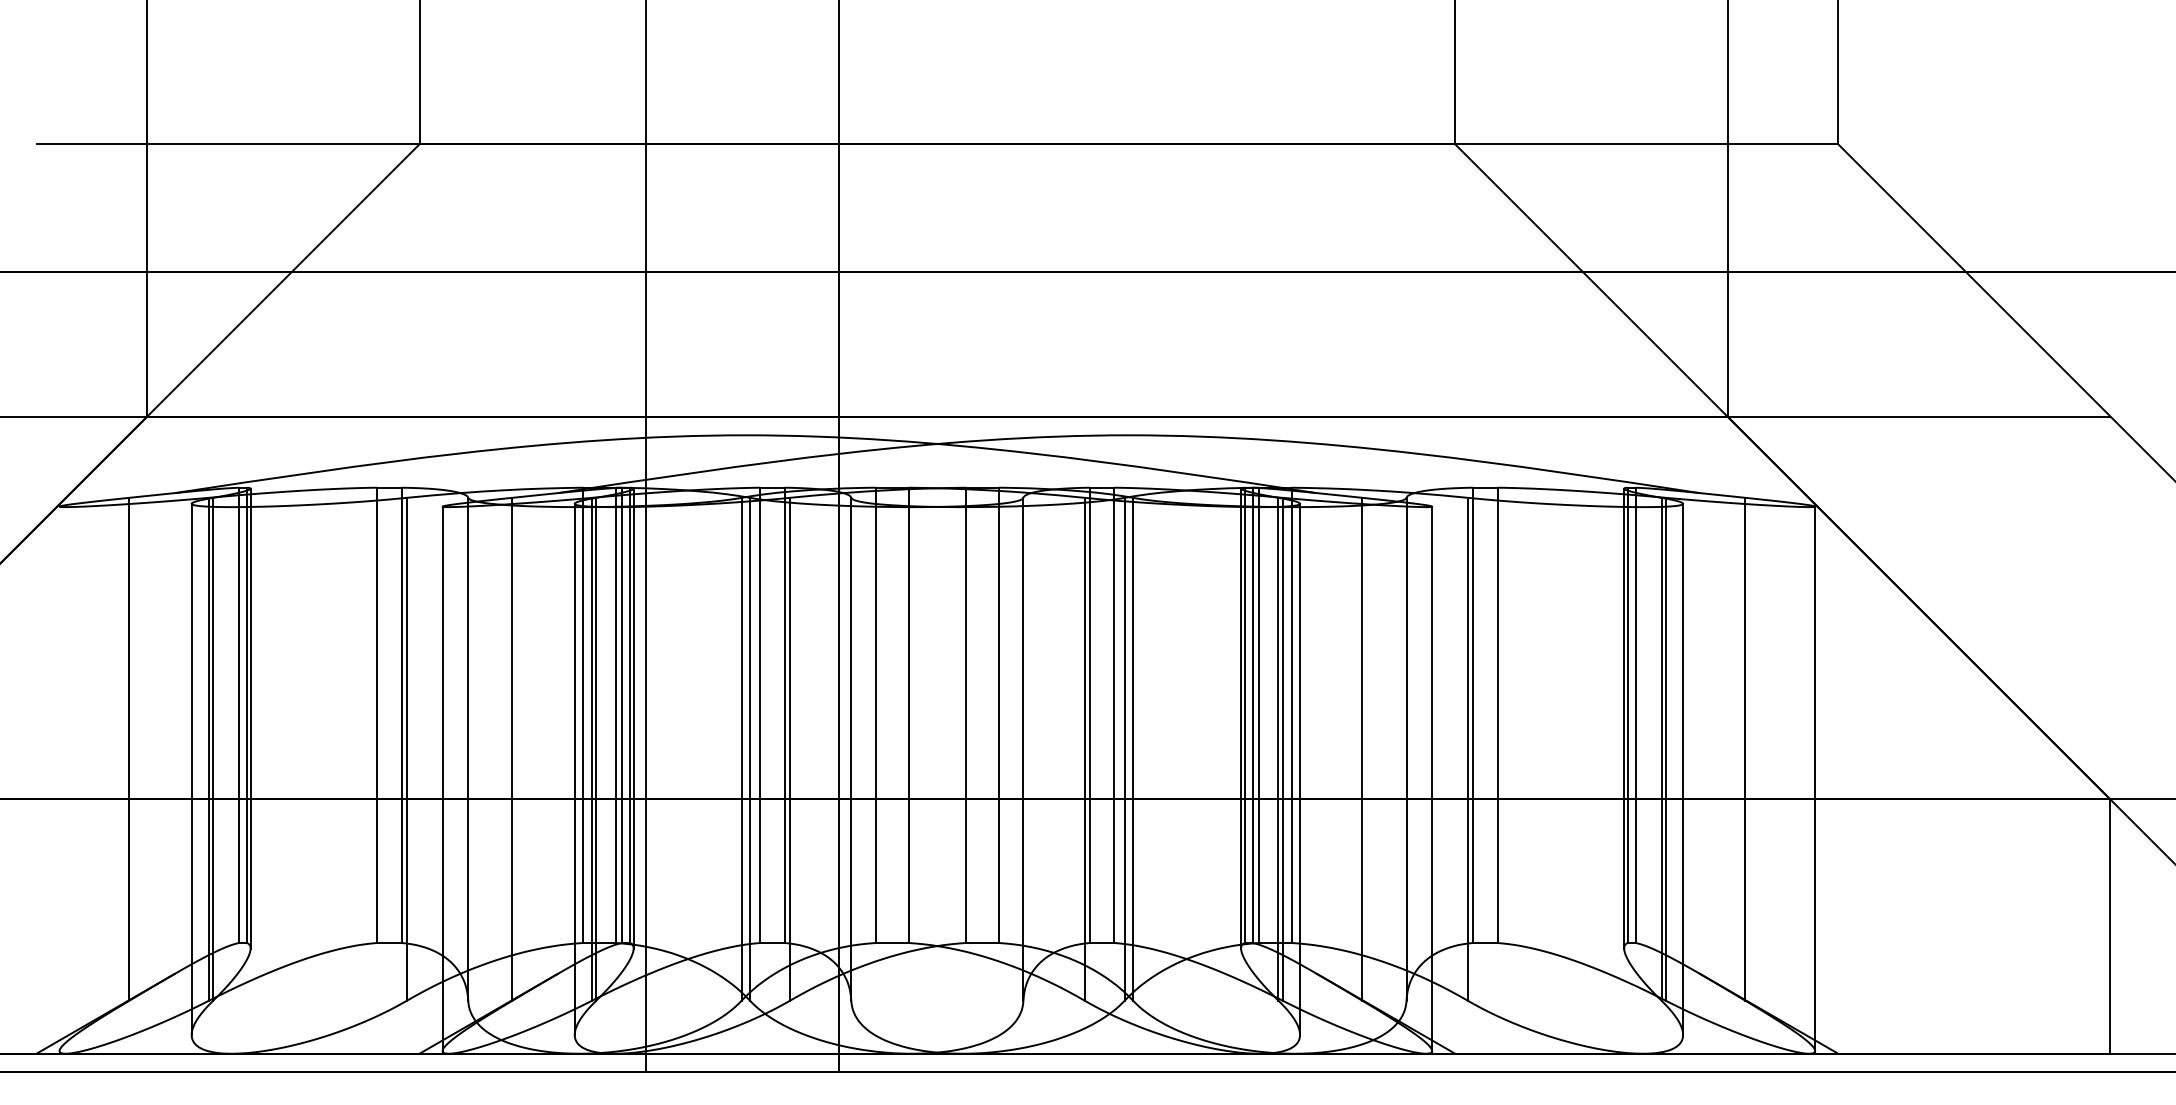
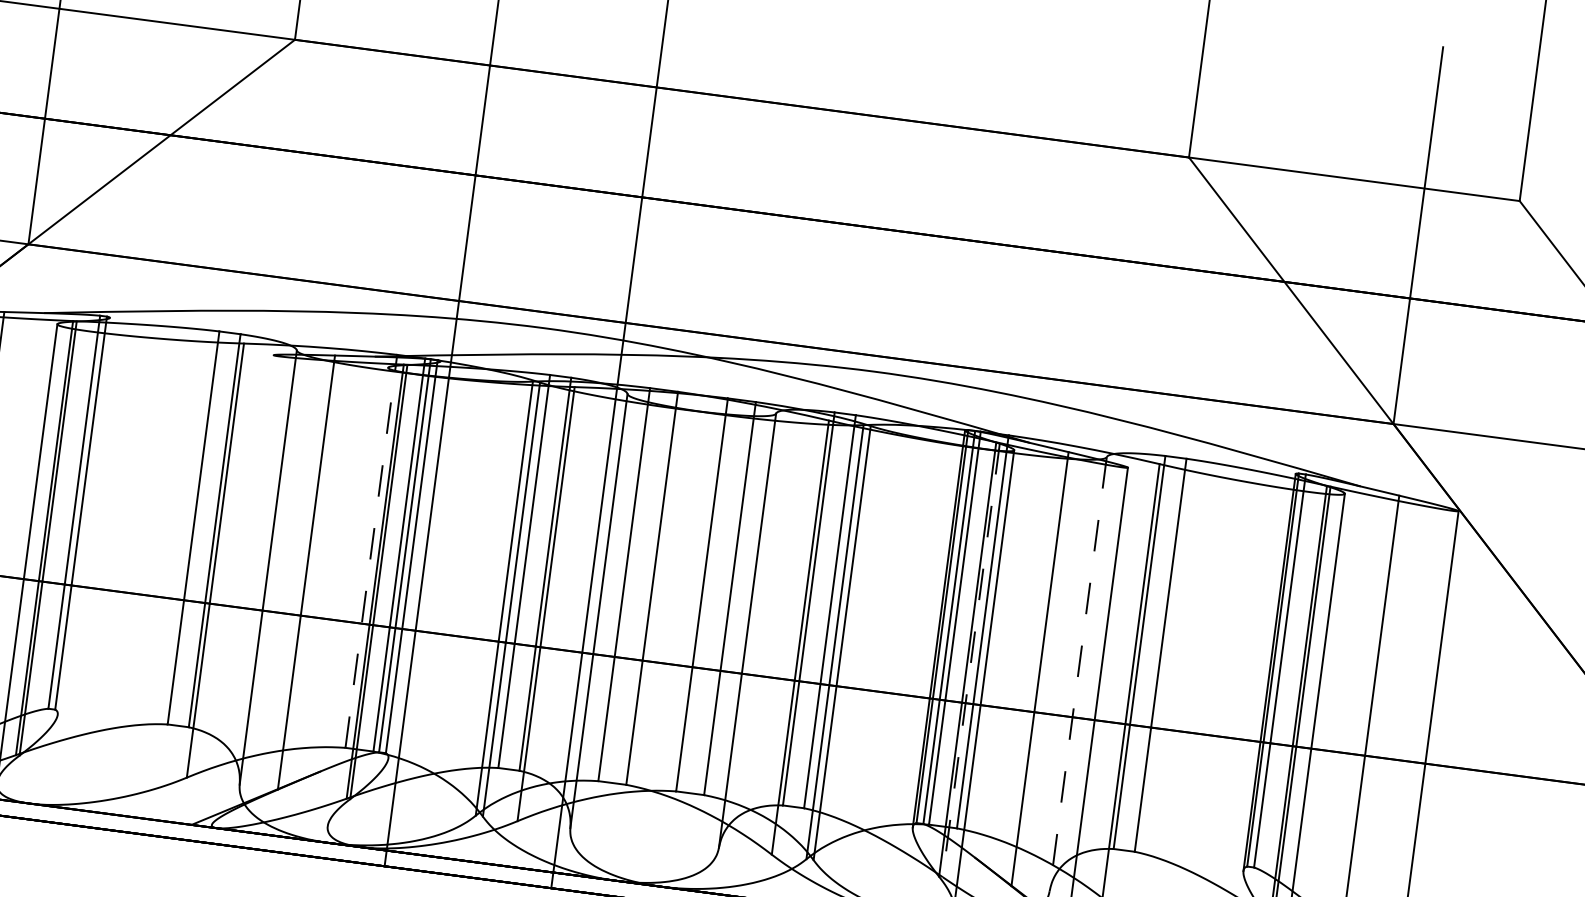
line: (583, 715) -> (371, 551), solid -> dashed
line: (250, 718) -> (83, 516), removed
line: (633, 718) -> (414, 559), removed
line: (1282, 749) -> (971, 660), solid -> dashed
line: (1406, 749) -> (1078, 674), solid -> dashed
line: (574, 768) -> (357, 596), removed
line: (442, 779) -> (242, 590), removed

